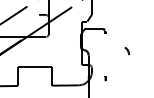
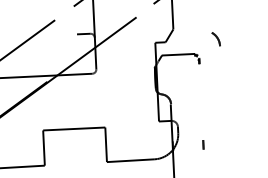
part: (127, 50) -> (216, 37), moved

